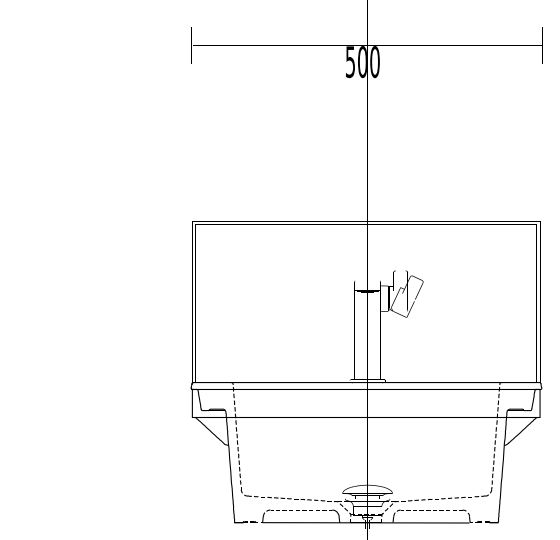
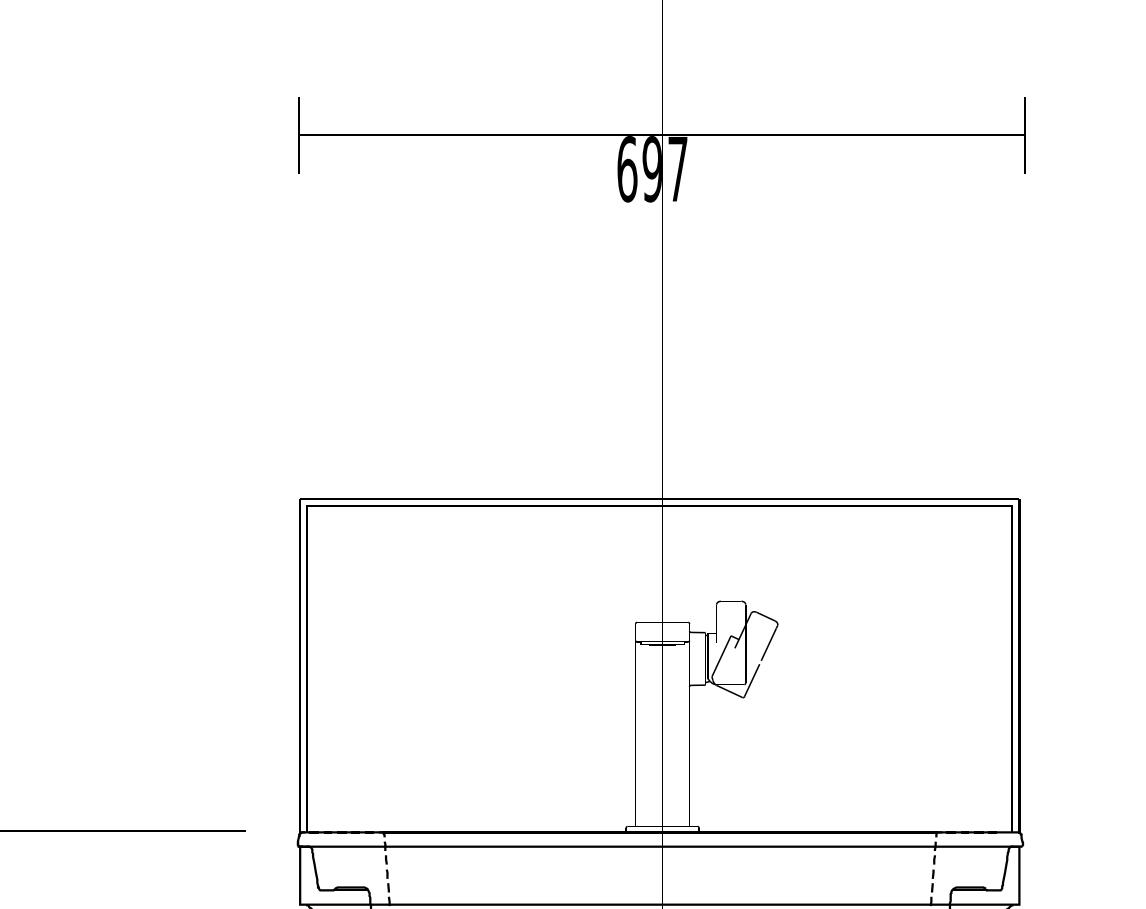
text: (362, 62) -> (652, 170), 500 -> 697

